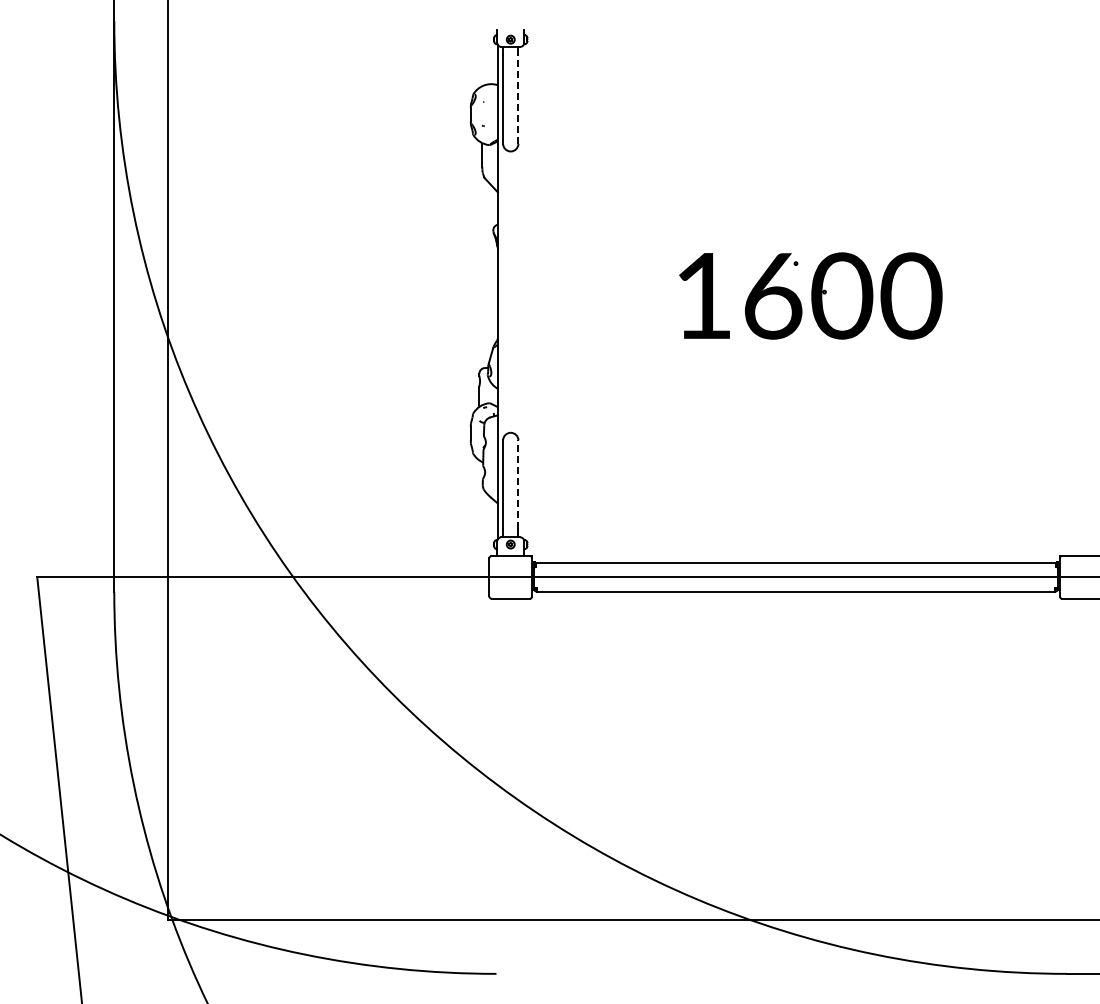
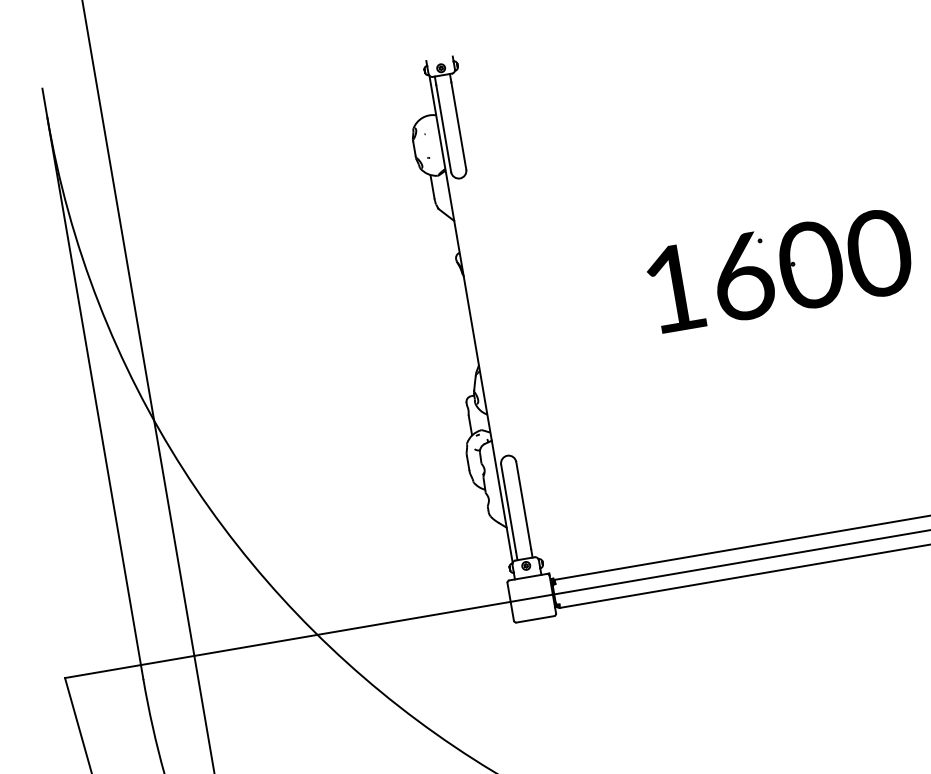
line: (518, 99) -> (458, 125), dashed -> solid
line: (518, 484) -> (523, 505), dashed -> solid

